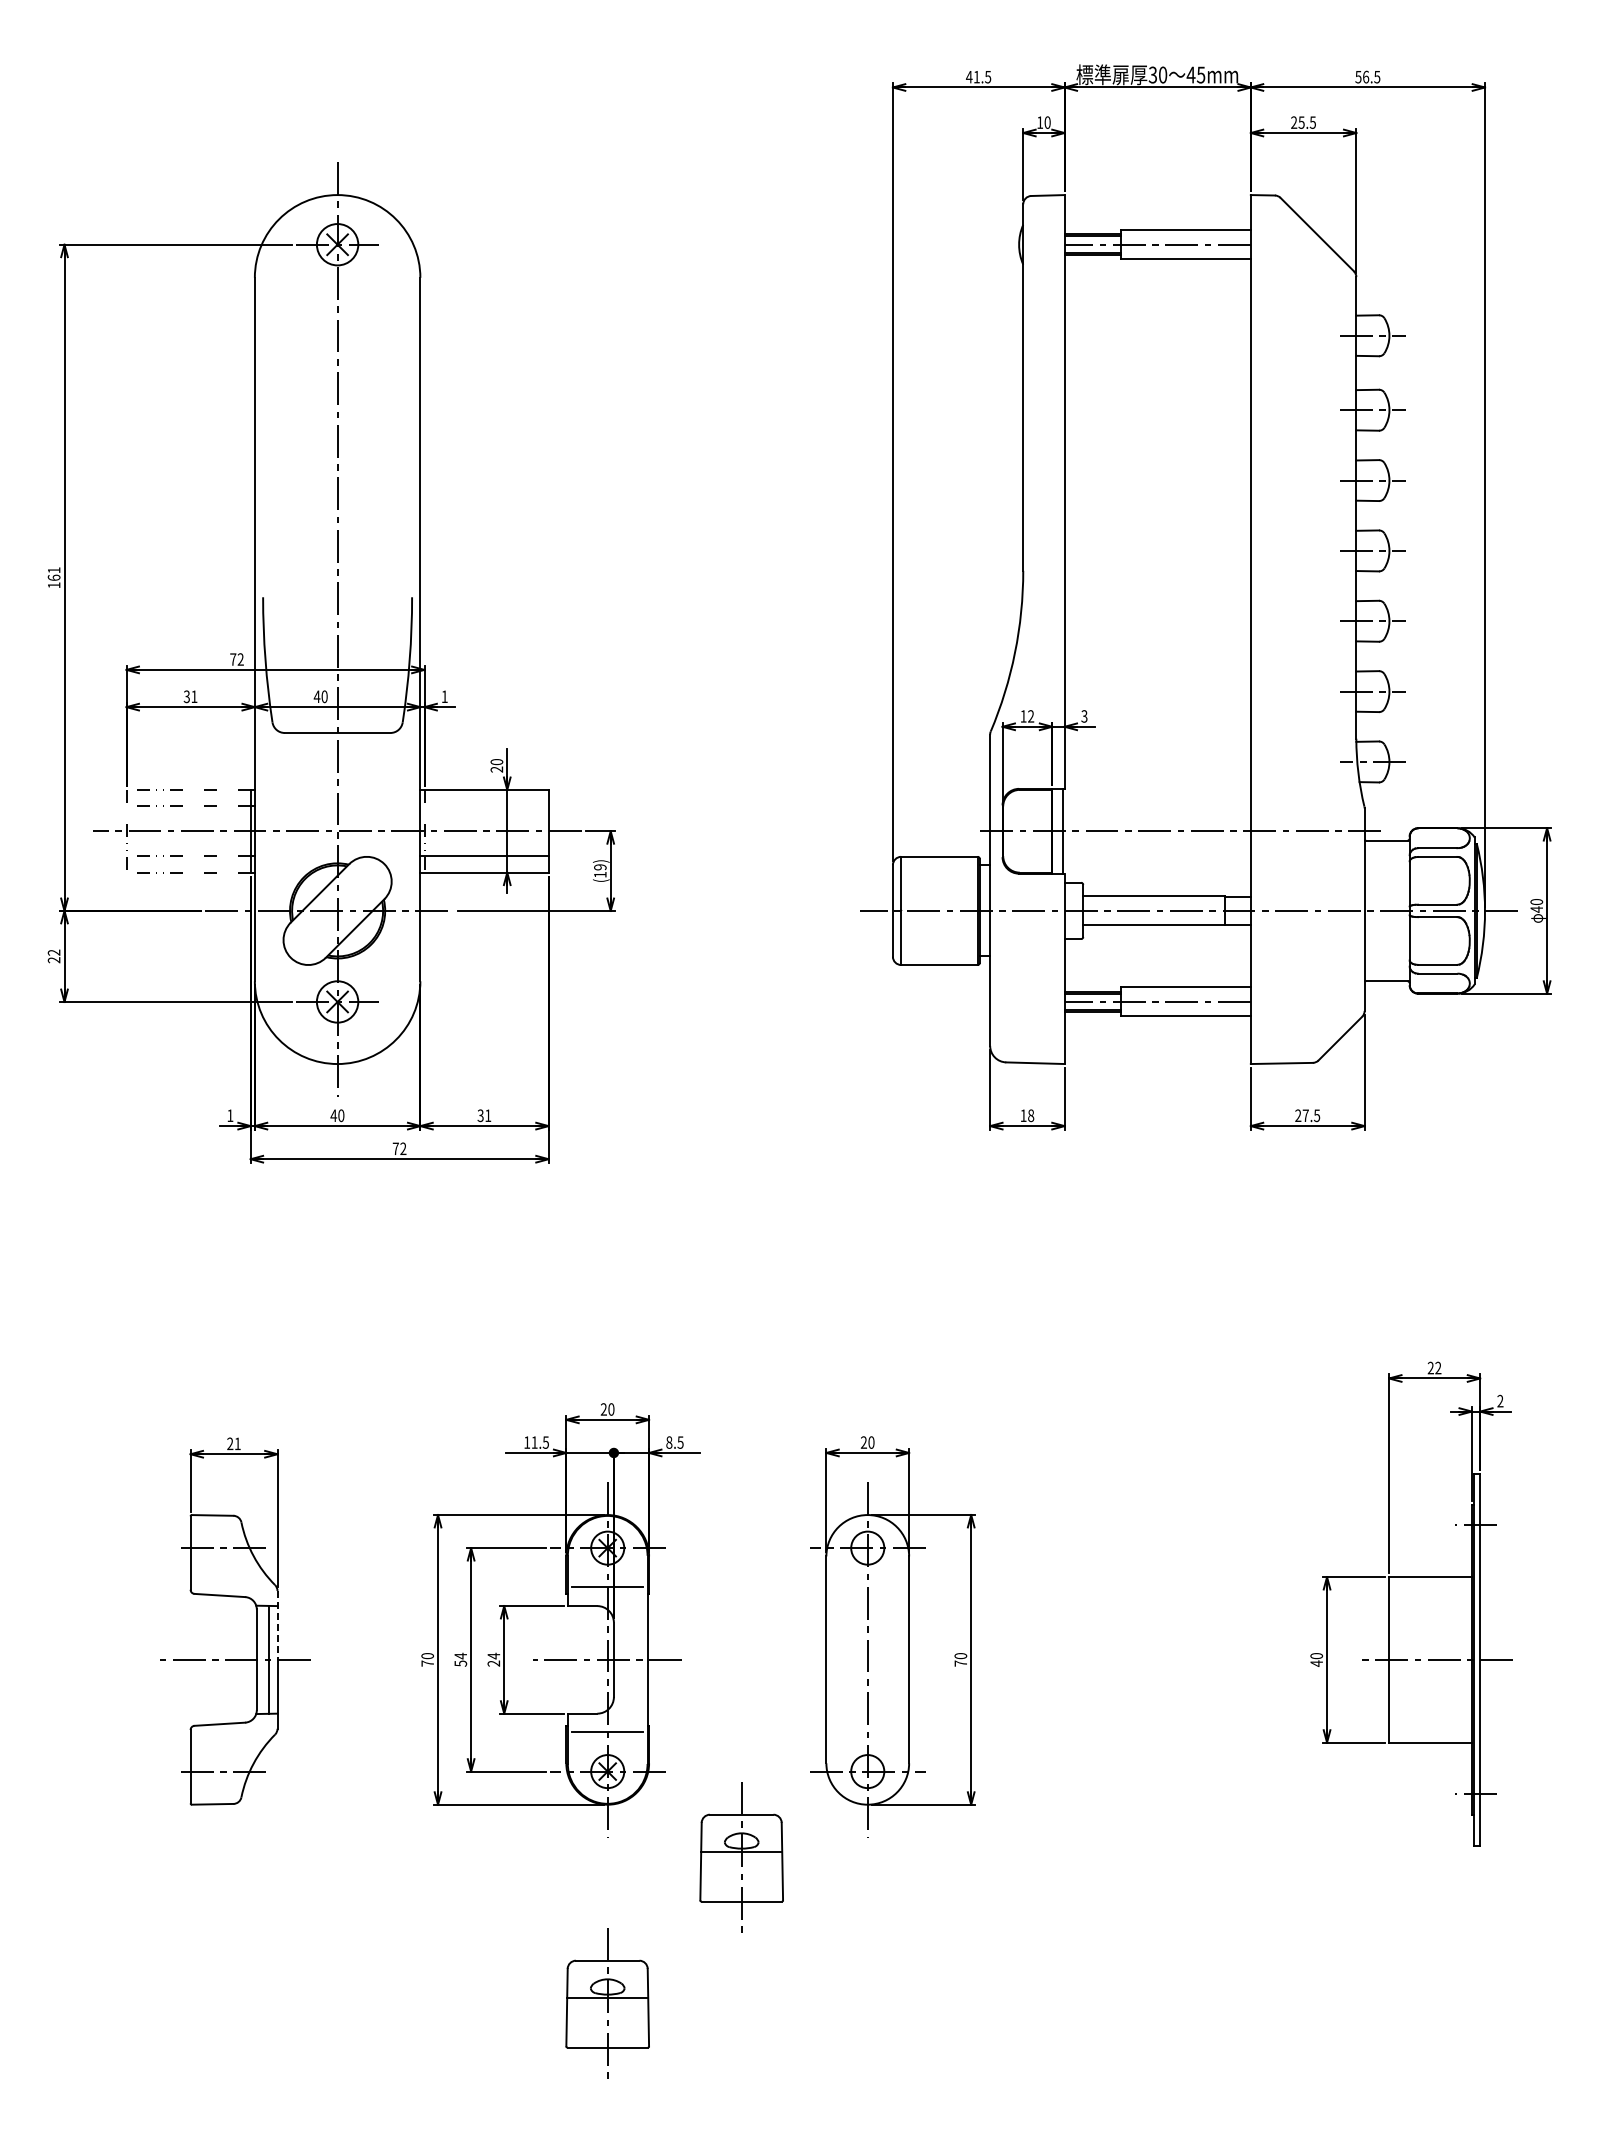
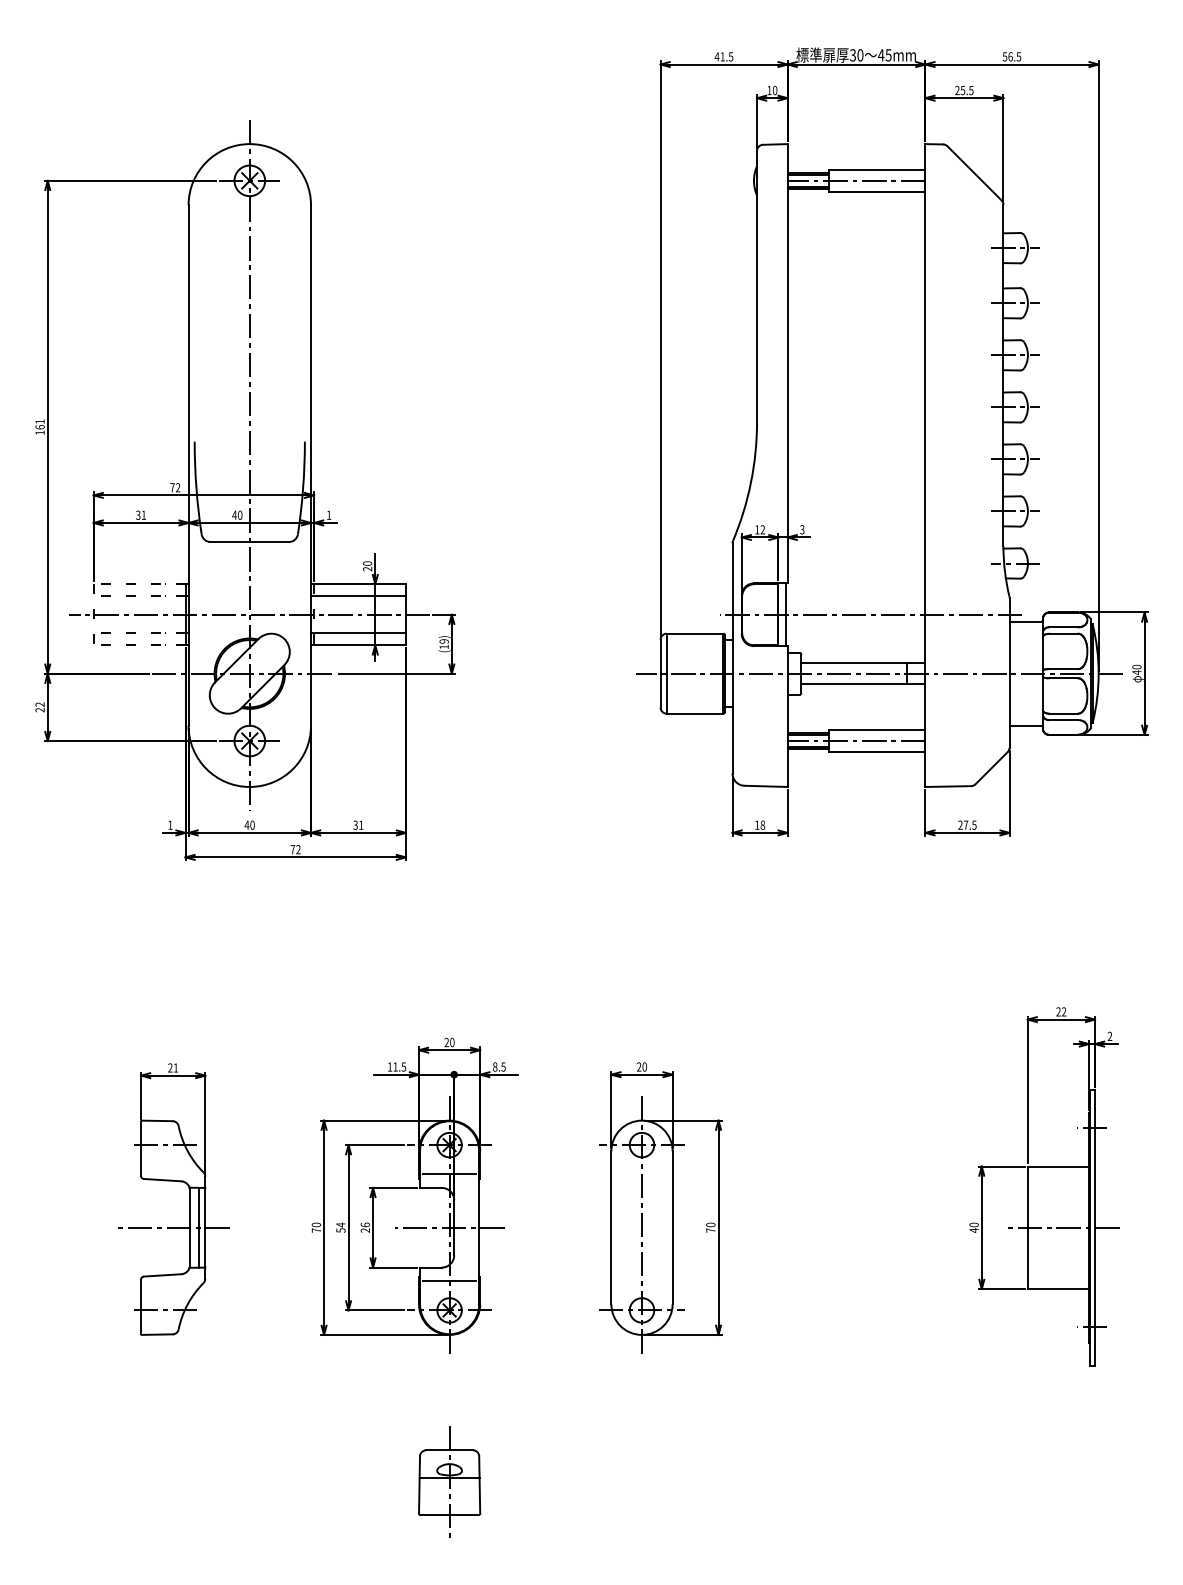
line: (484, 806) -> (358, 596), added
line: (277, 1625) -> (205, 1202), dashed -> solid
text: (493, 1655) -> (365, 1224), 24 -> 26
part: (741, 1857) -> (548, 1373), removed

